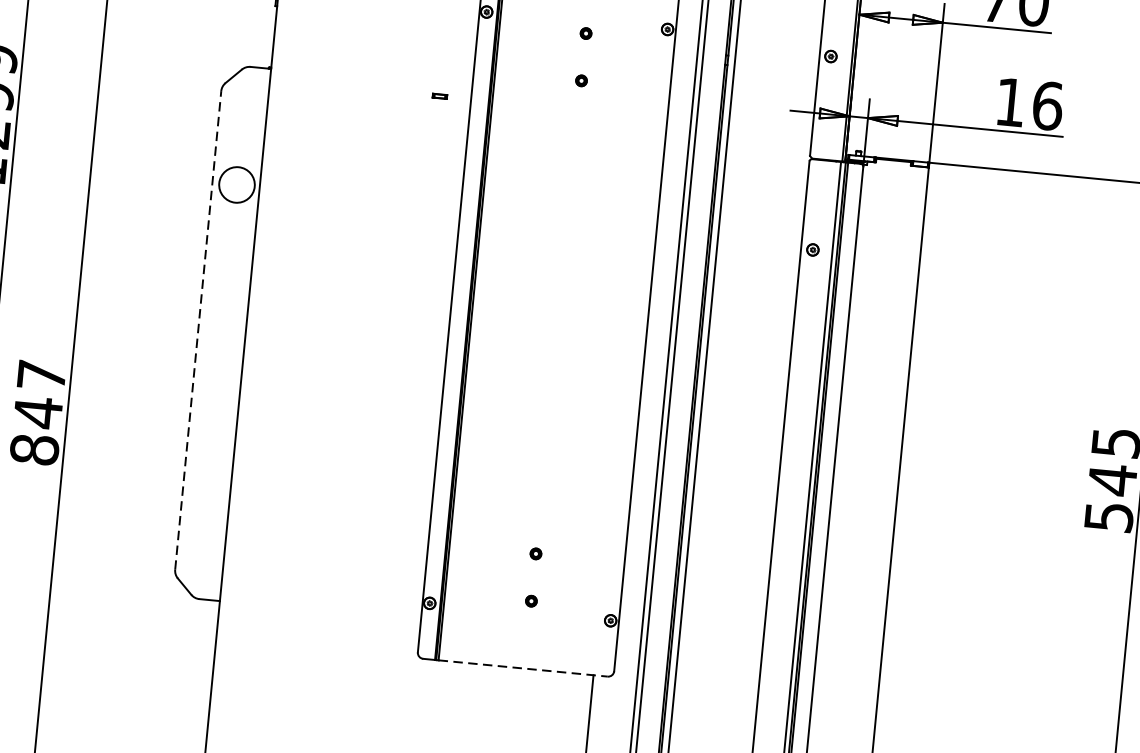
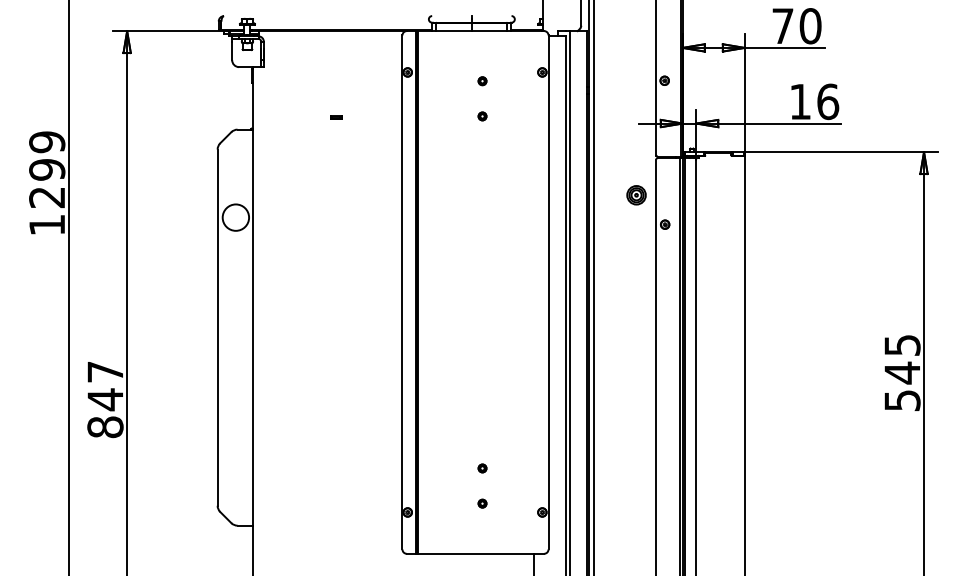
part: (440, 95) -> (336, 117), moved
part: (778, 207) -> (636, 195), added
line: (198, 330) -> (217, 327), dashed -> solid
line: (523, 668) -> (481, 553), dashed -> solid

